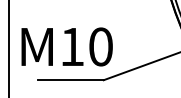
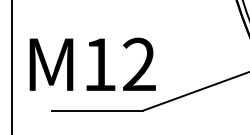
text: (100, 46) -> (138, 64), M10 -> M12

